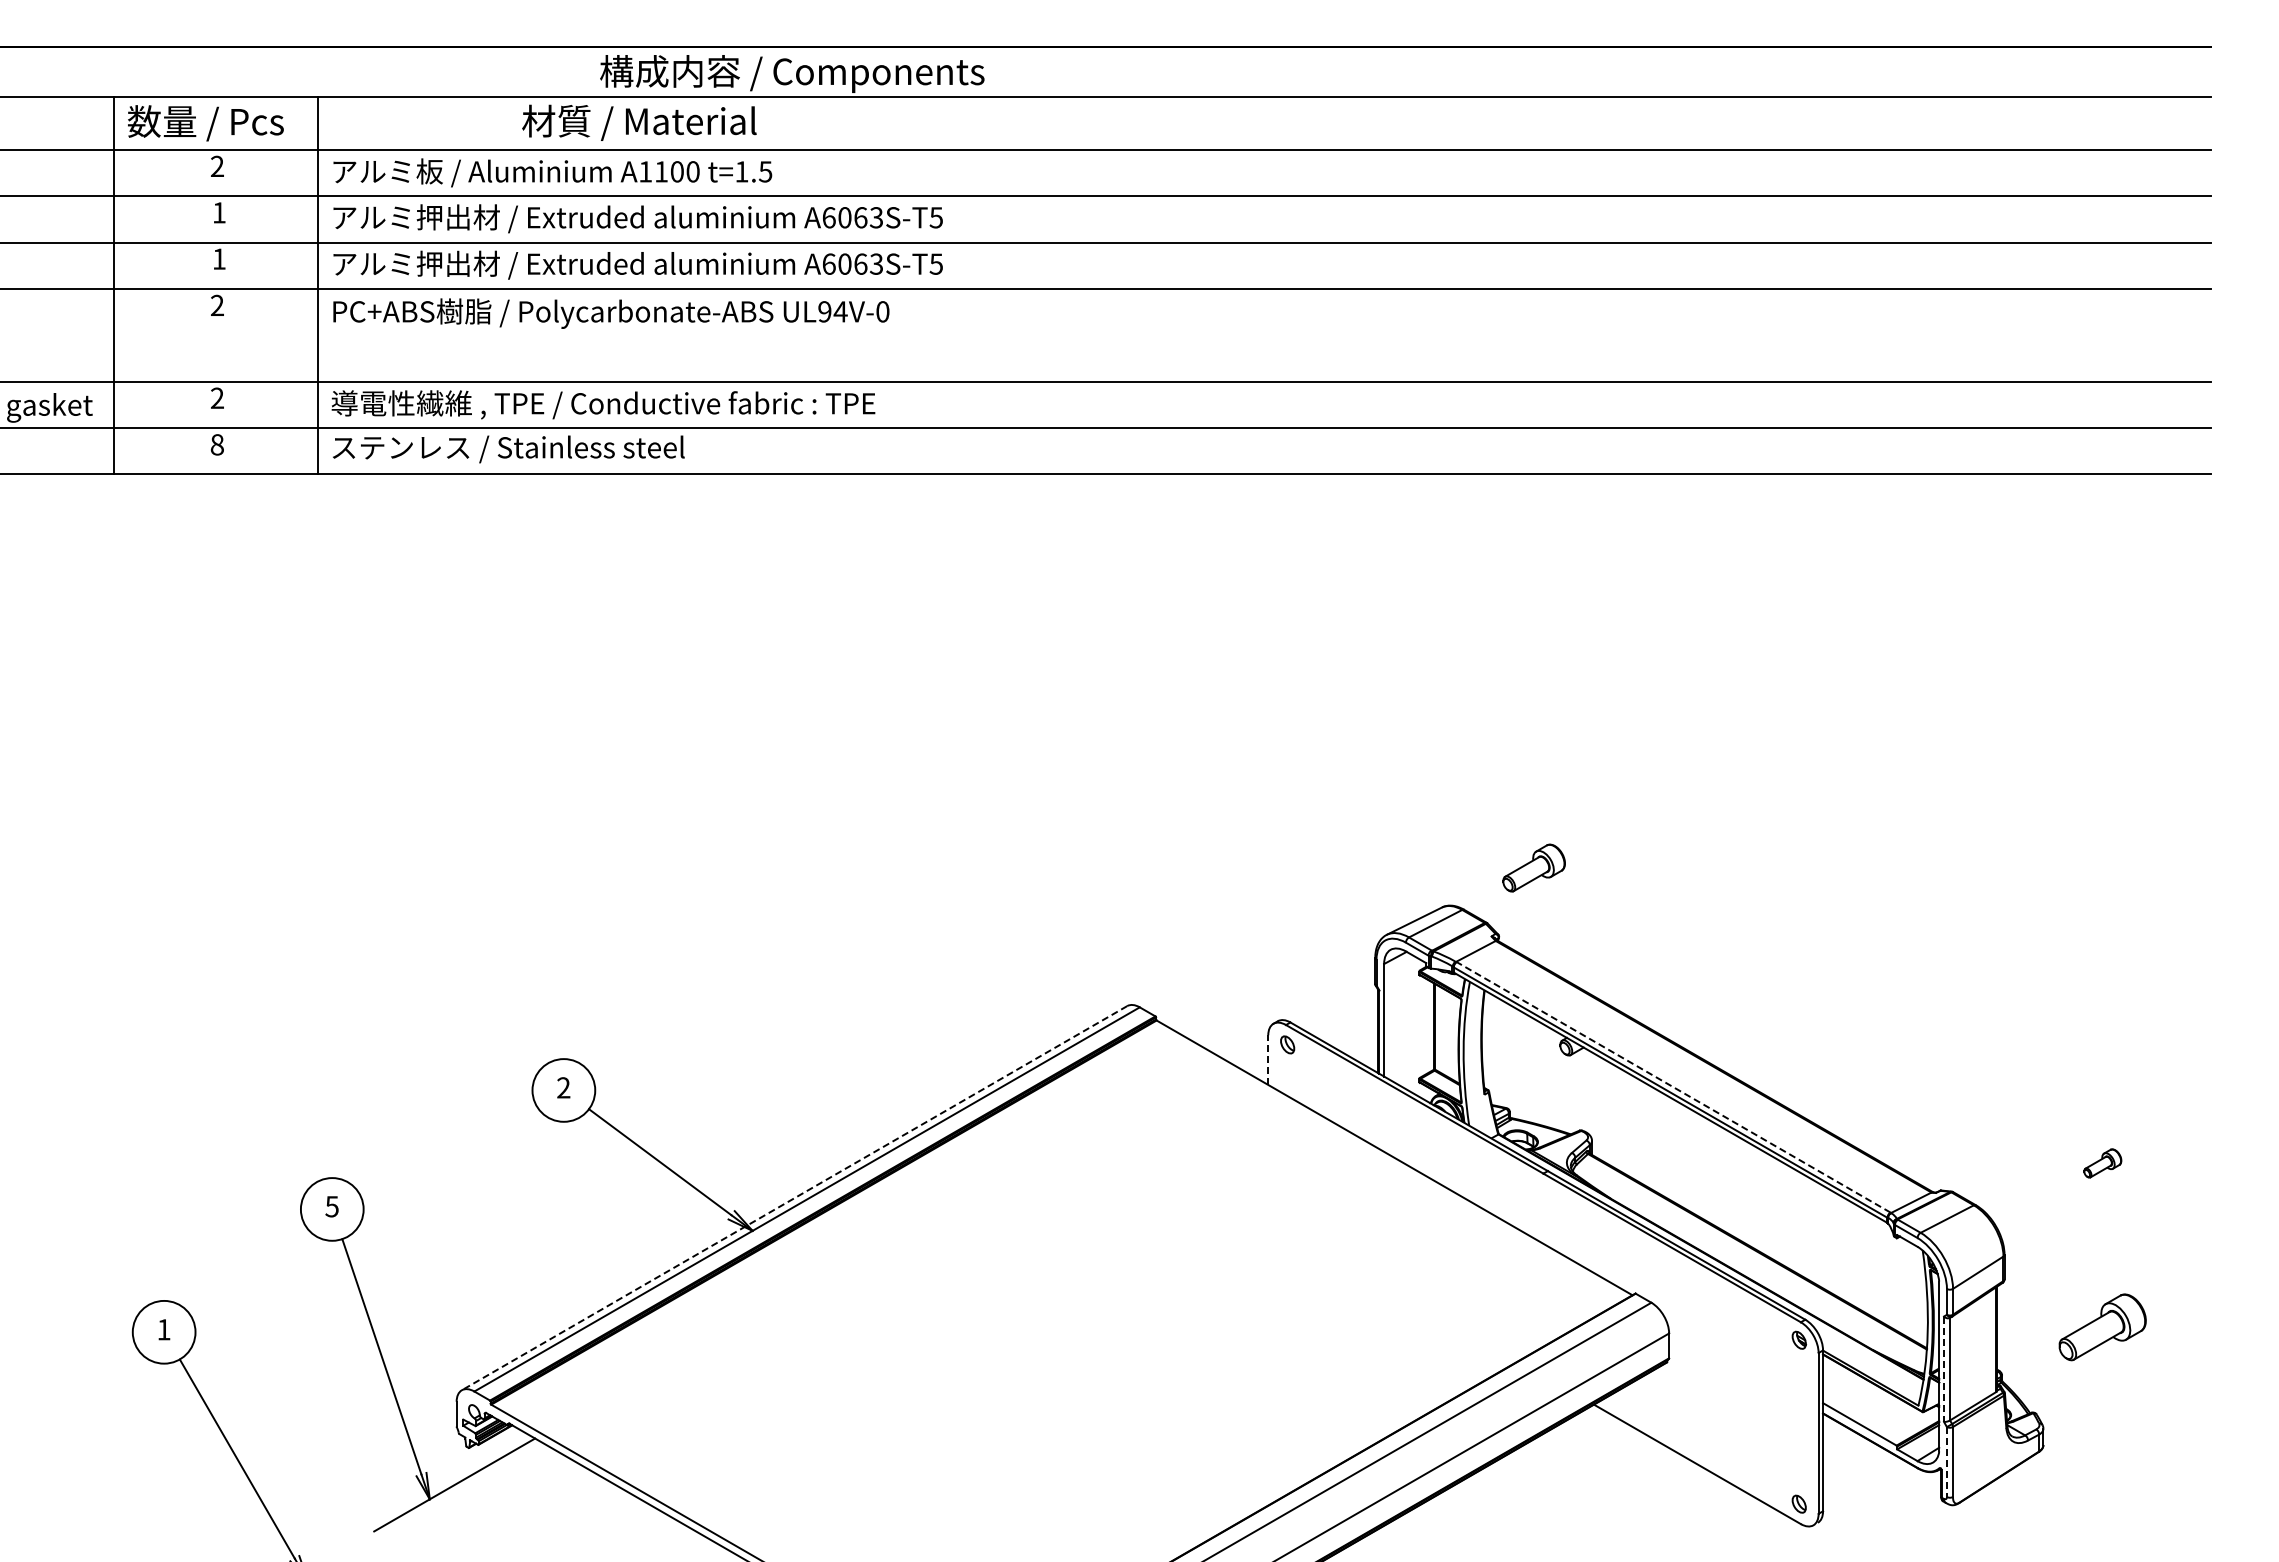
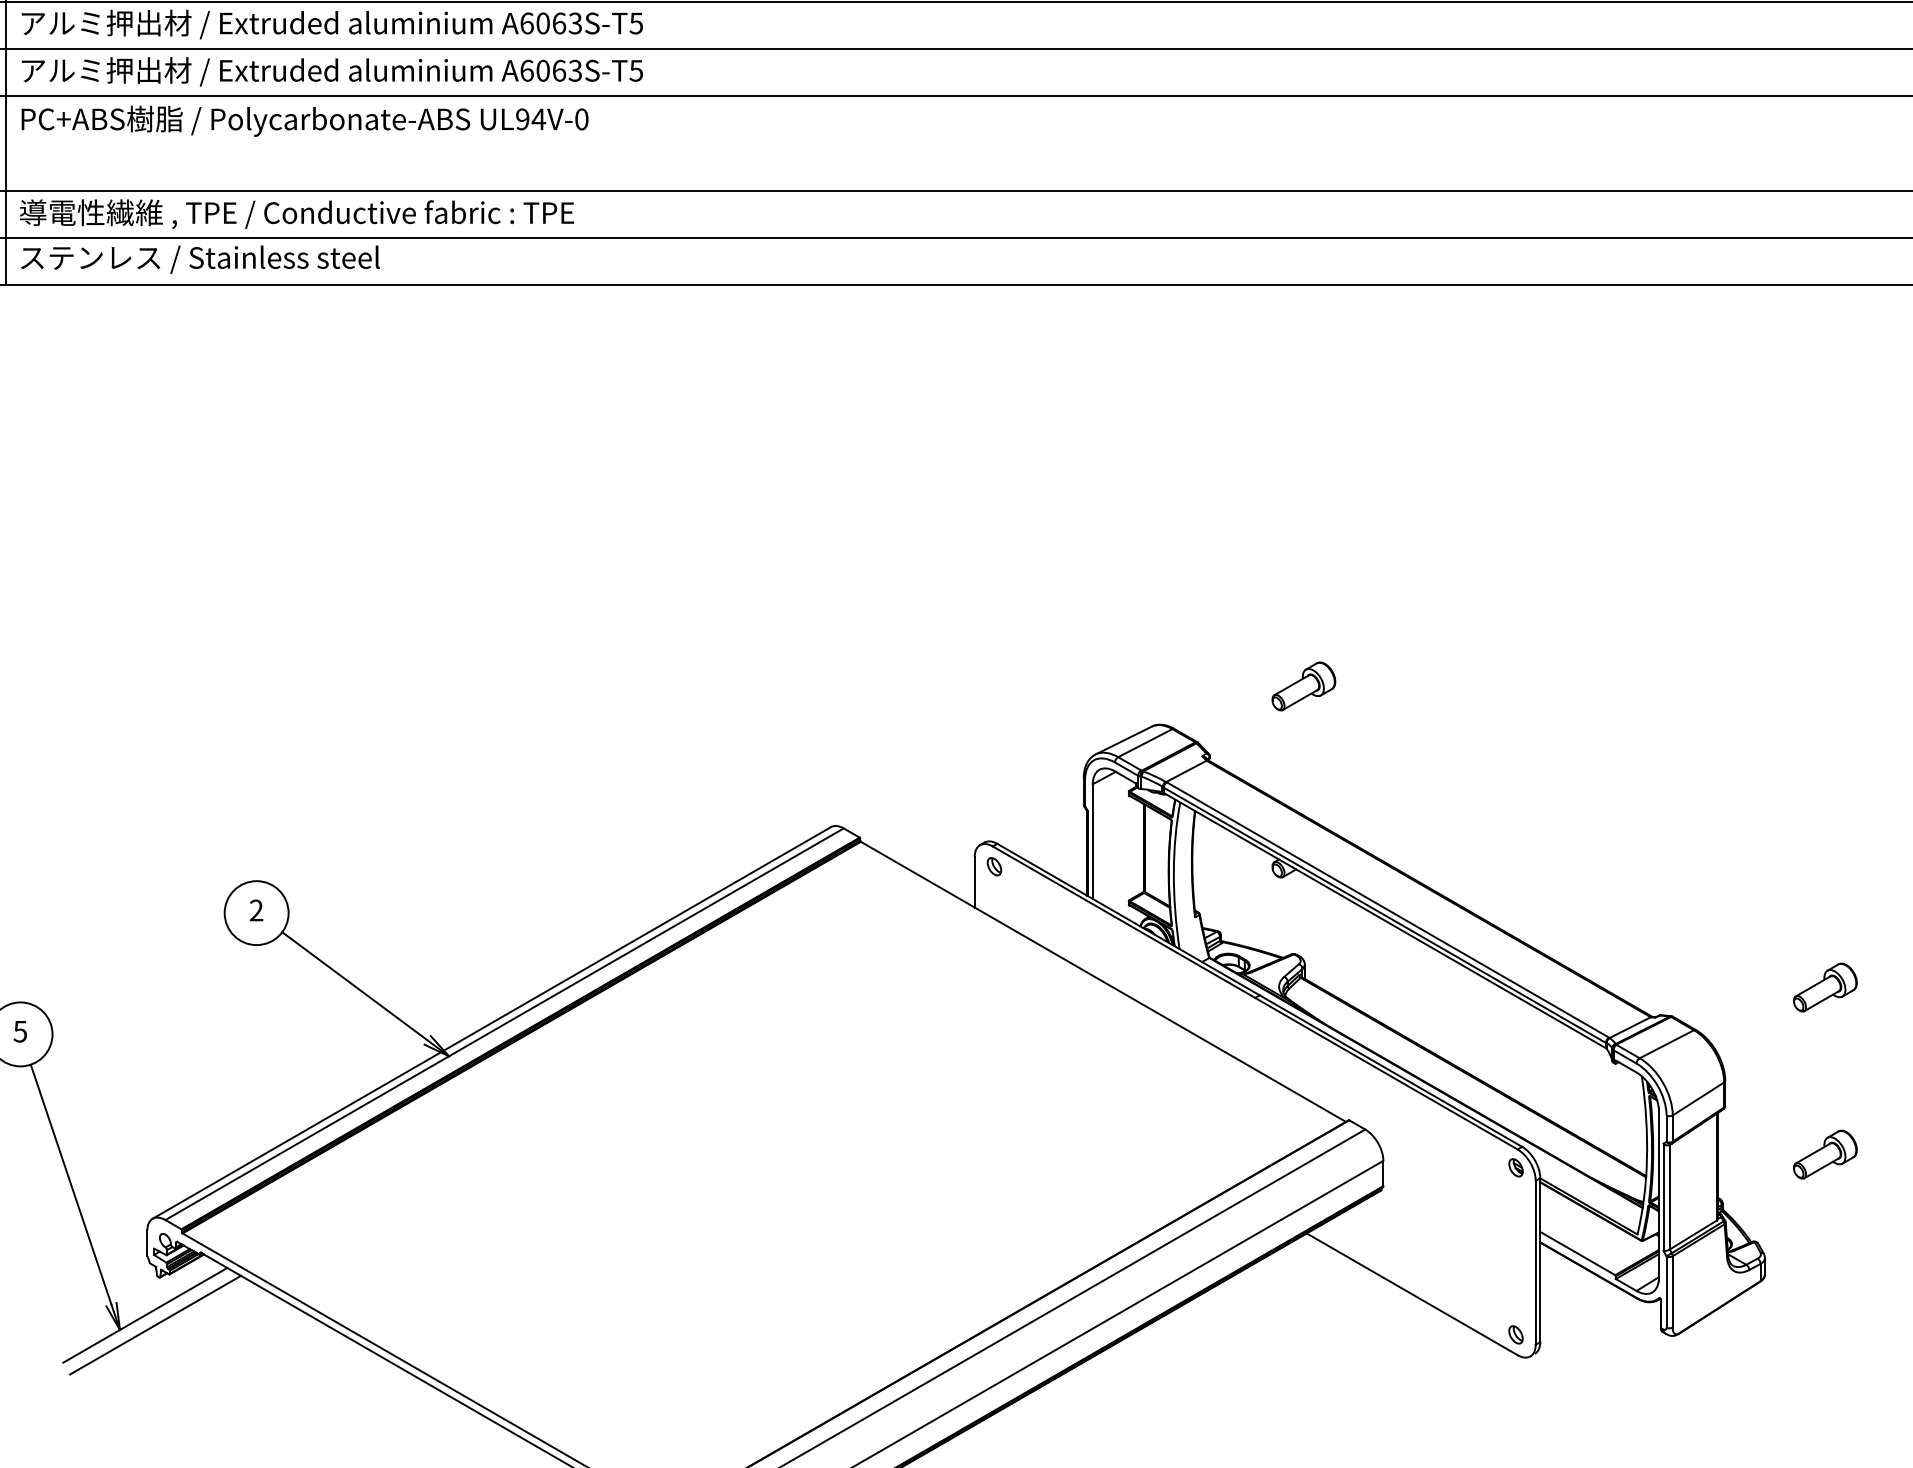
part: (1533, 867) -> (1303, 685), moved
line: (1268, 1060) -> (974, 882), dashed -> solid
line: (1673, 1087) -> (1387, 910), dashed -> solid
part: (2102, 1163) -> (1825, 987), size x1.67
line: (794, 1198) -> (491, 1023), dashed -> solid
part: (2102, 1327) -> (1825, 1154), size x0.71
line: (1944, 1369) -> (1664, 1197), dashed -> solid
line: (1946, 1462) -> (1666, 1292), dashed -> solid
line: (464, 1494) -> (155, 1325), added

